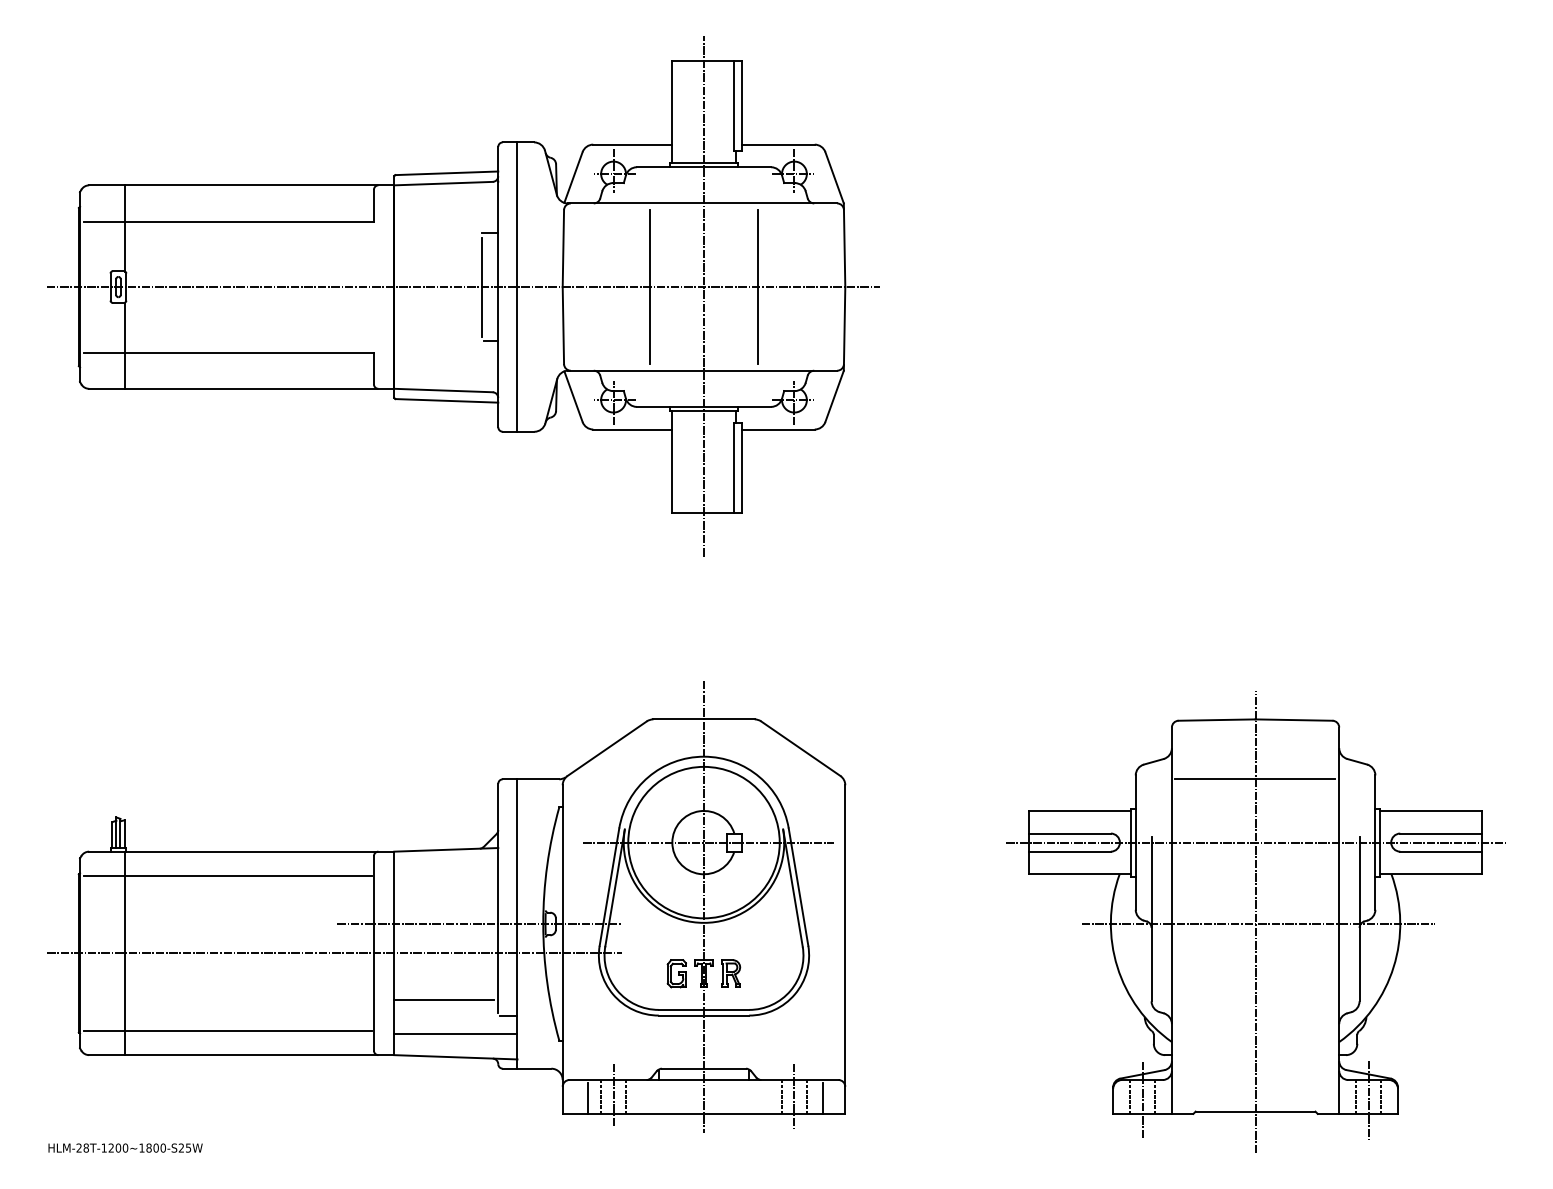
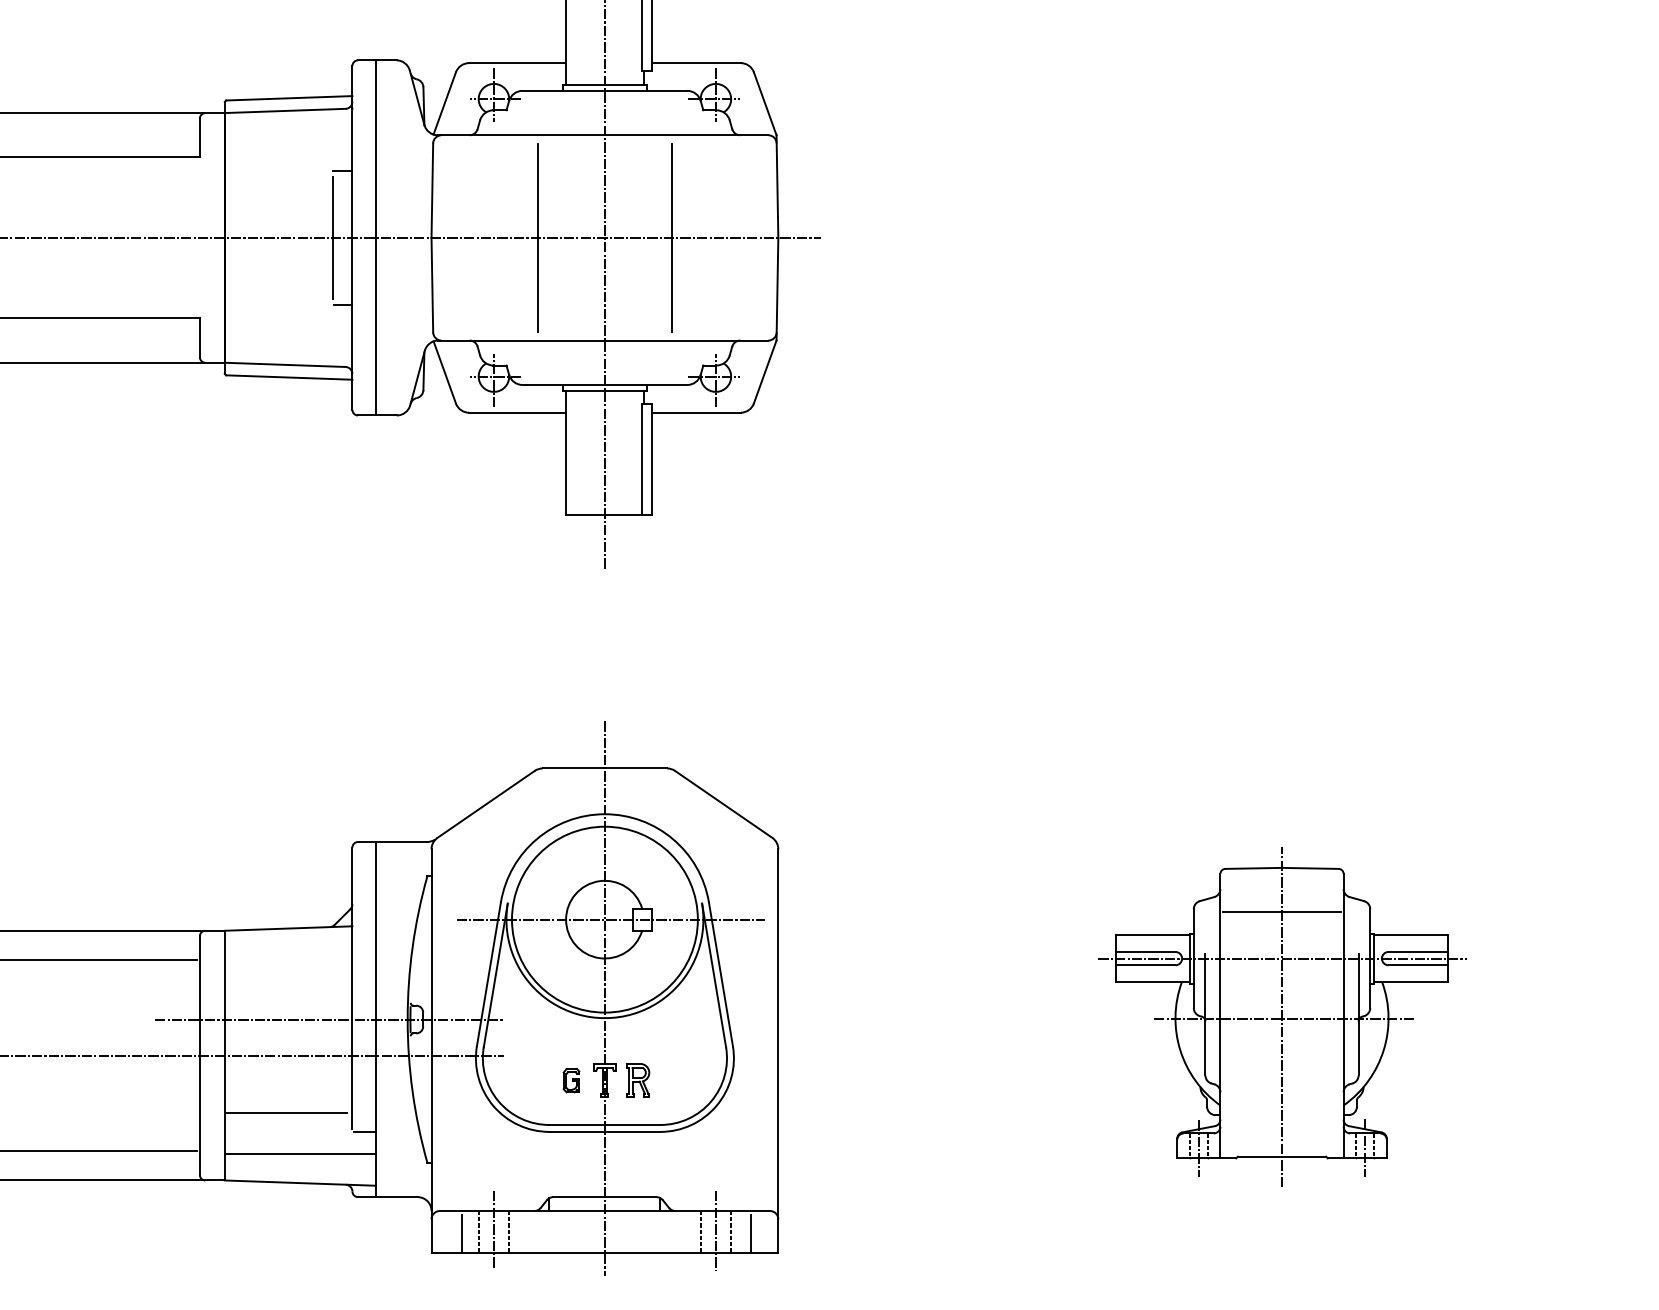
part: (1255, 921) -> (1281, 1016), size x0.6
part: (676, 973) -> (571, 1080), size x0.7

